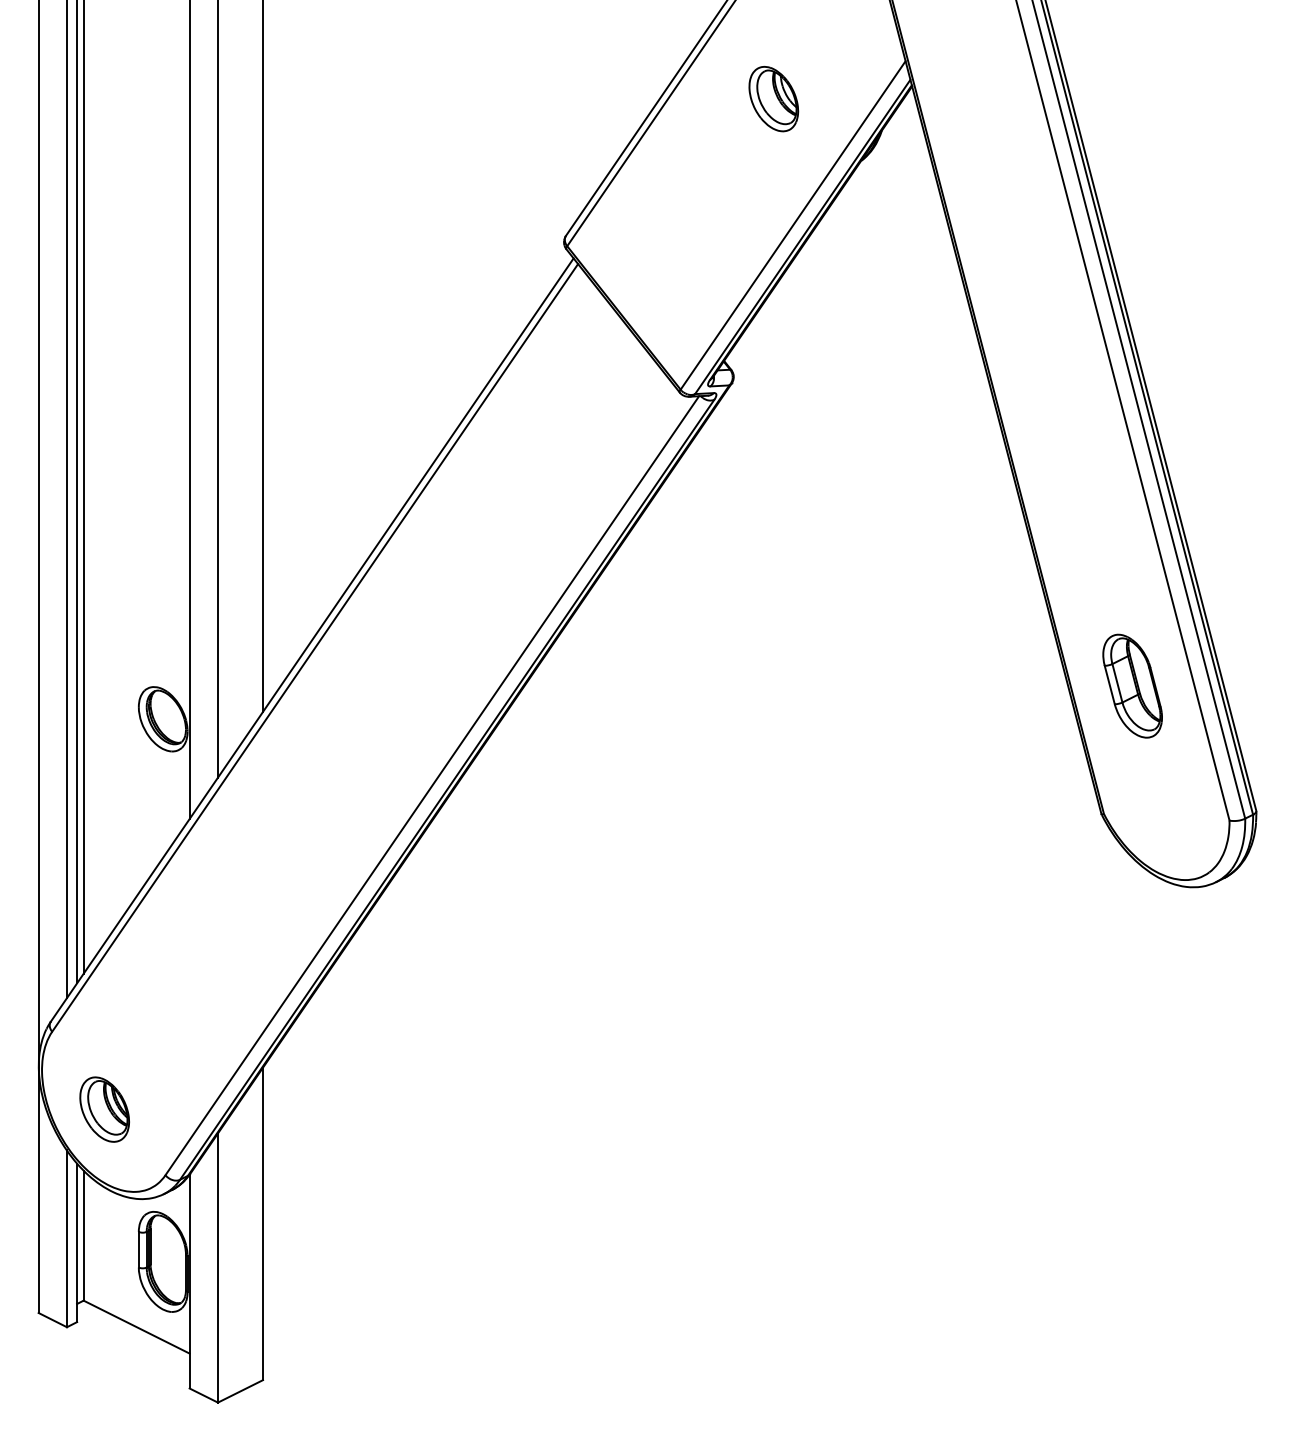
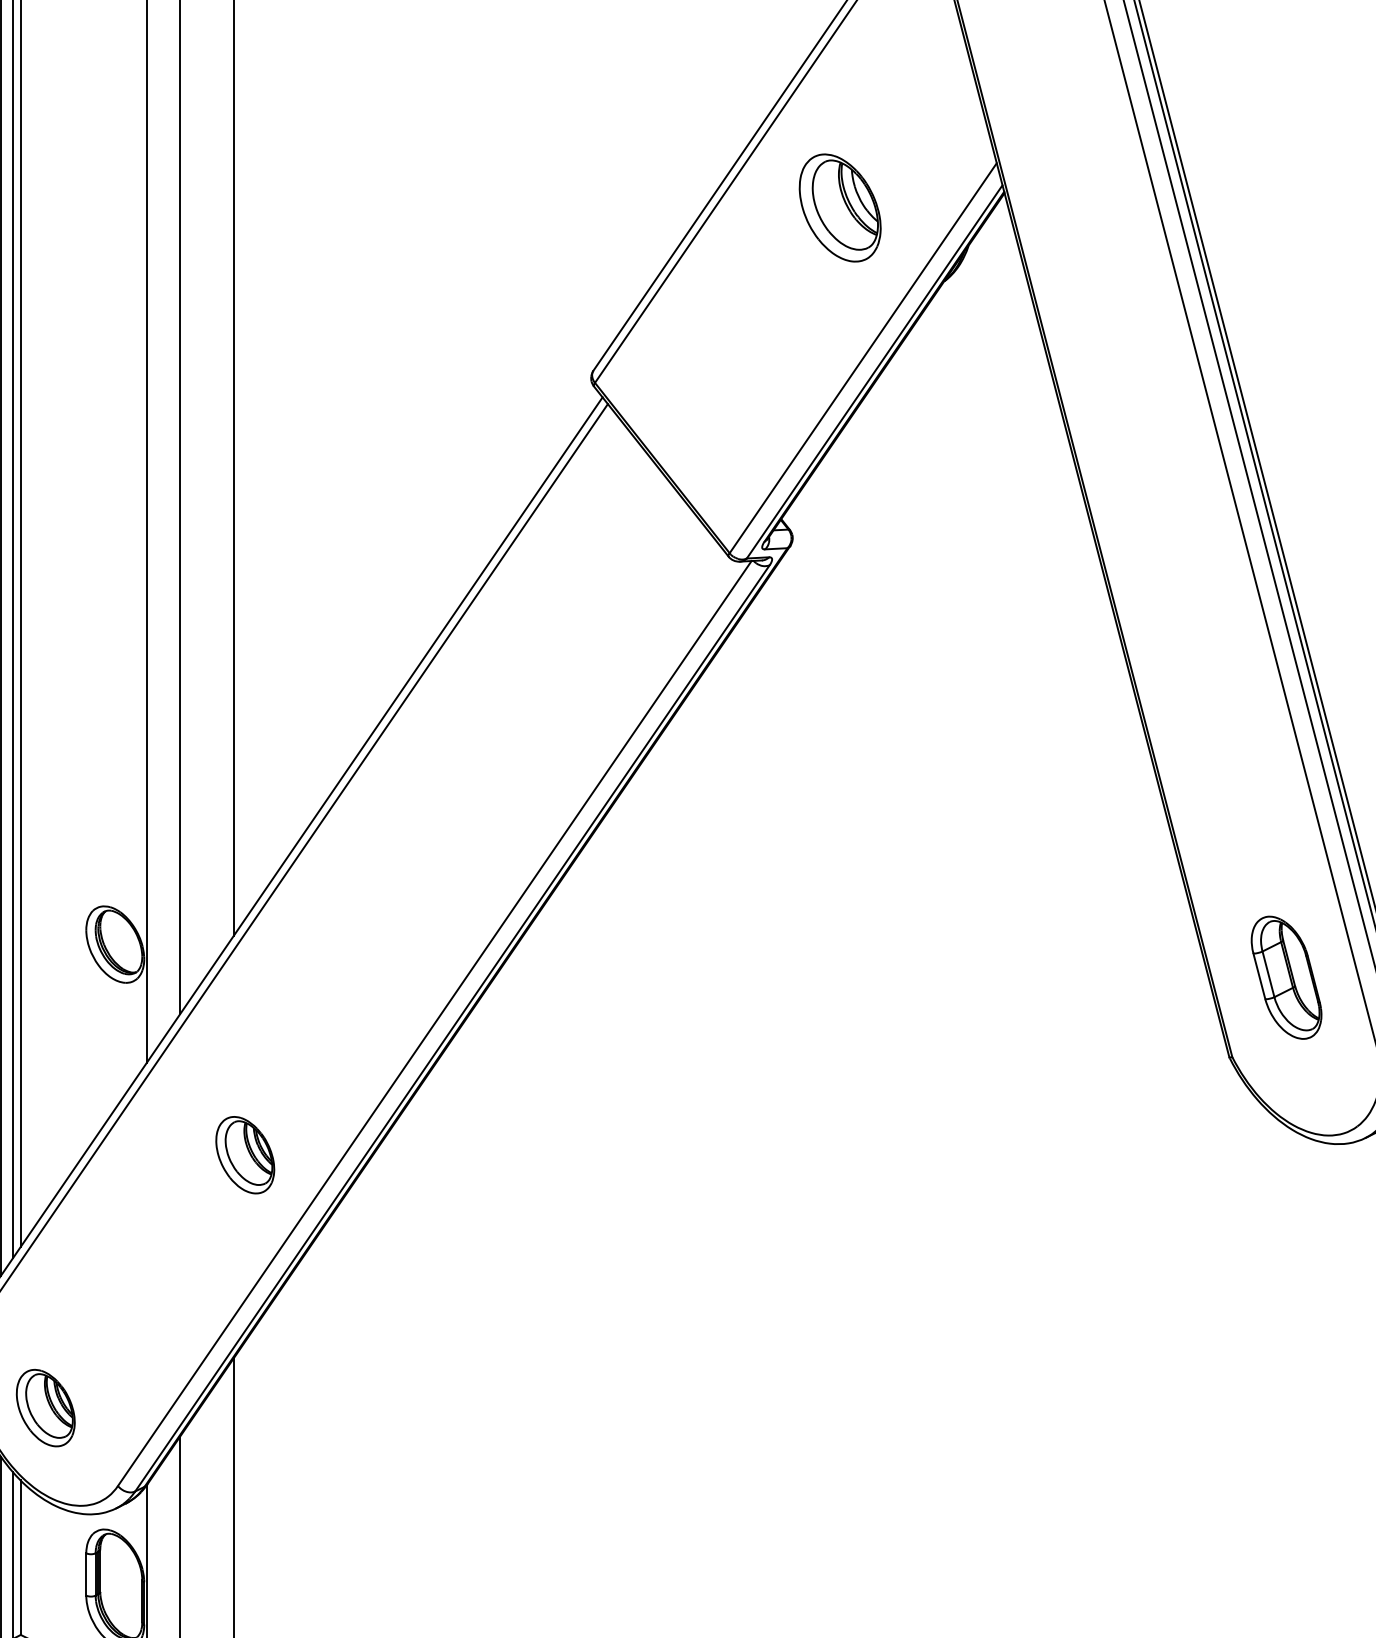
part: (773, 99) -> (839, 208), size x1.4
part: (1132, 685) -> (1286, 976), moved
part: (272, 896) -> (245, 1155), added

